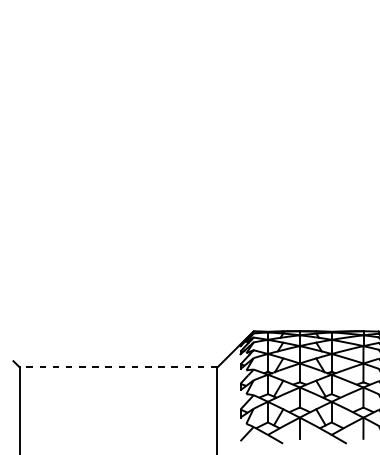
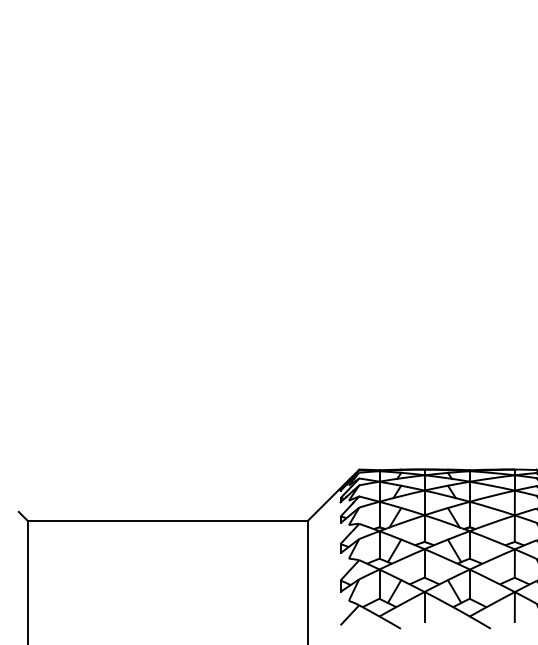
line: (118, 367) -> (167, 520), dashed -> solid

